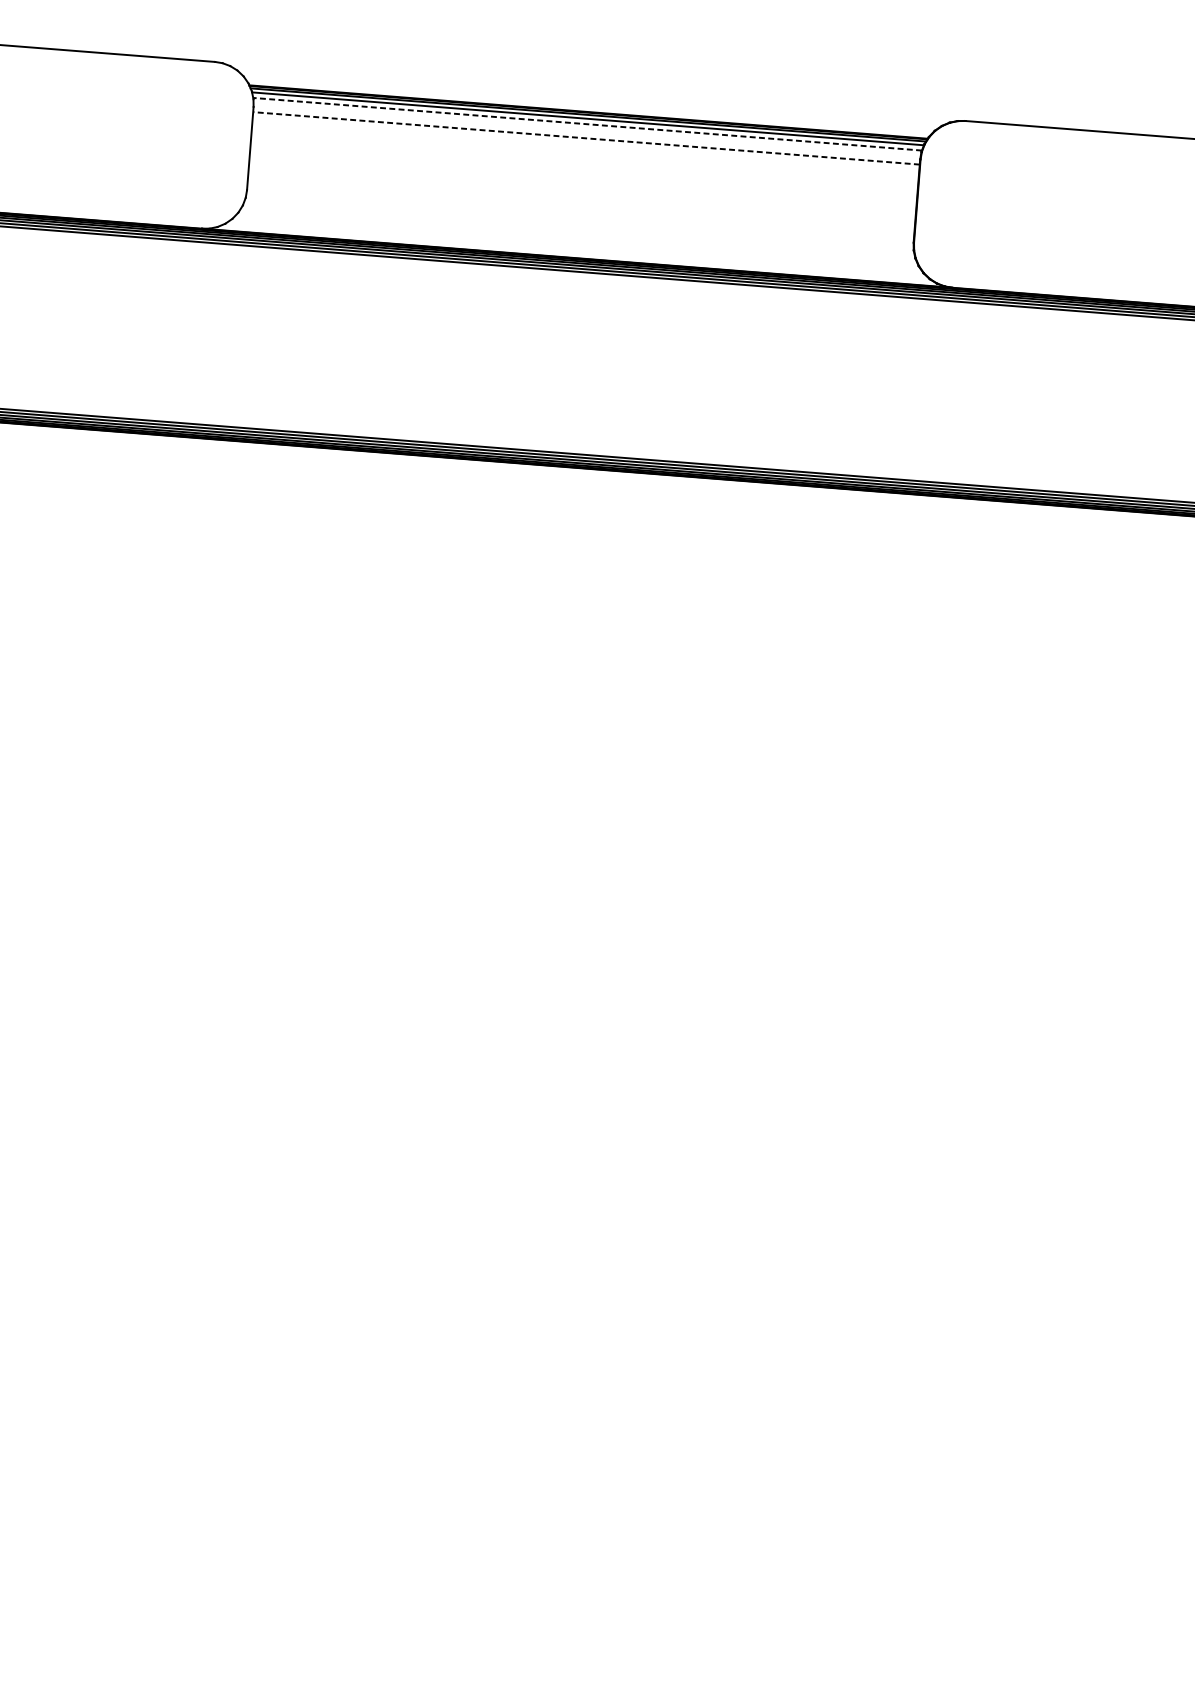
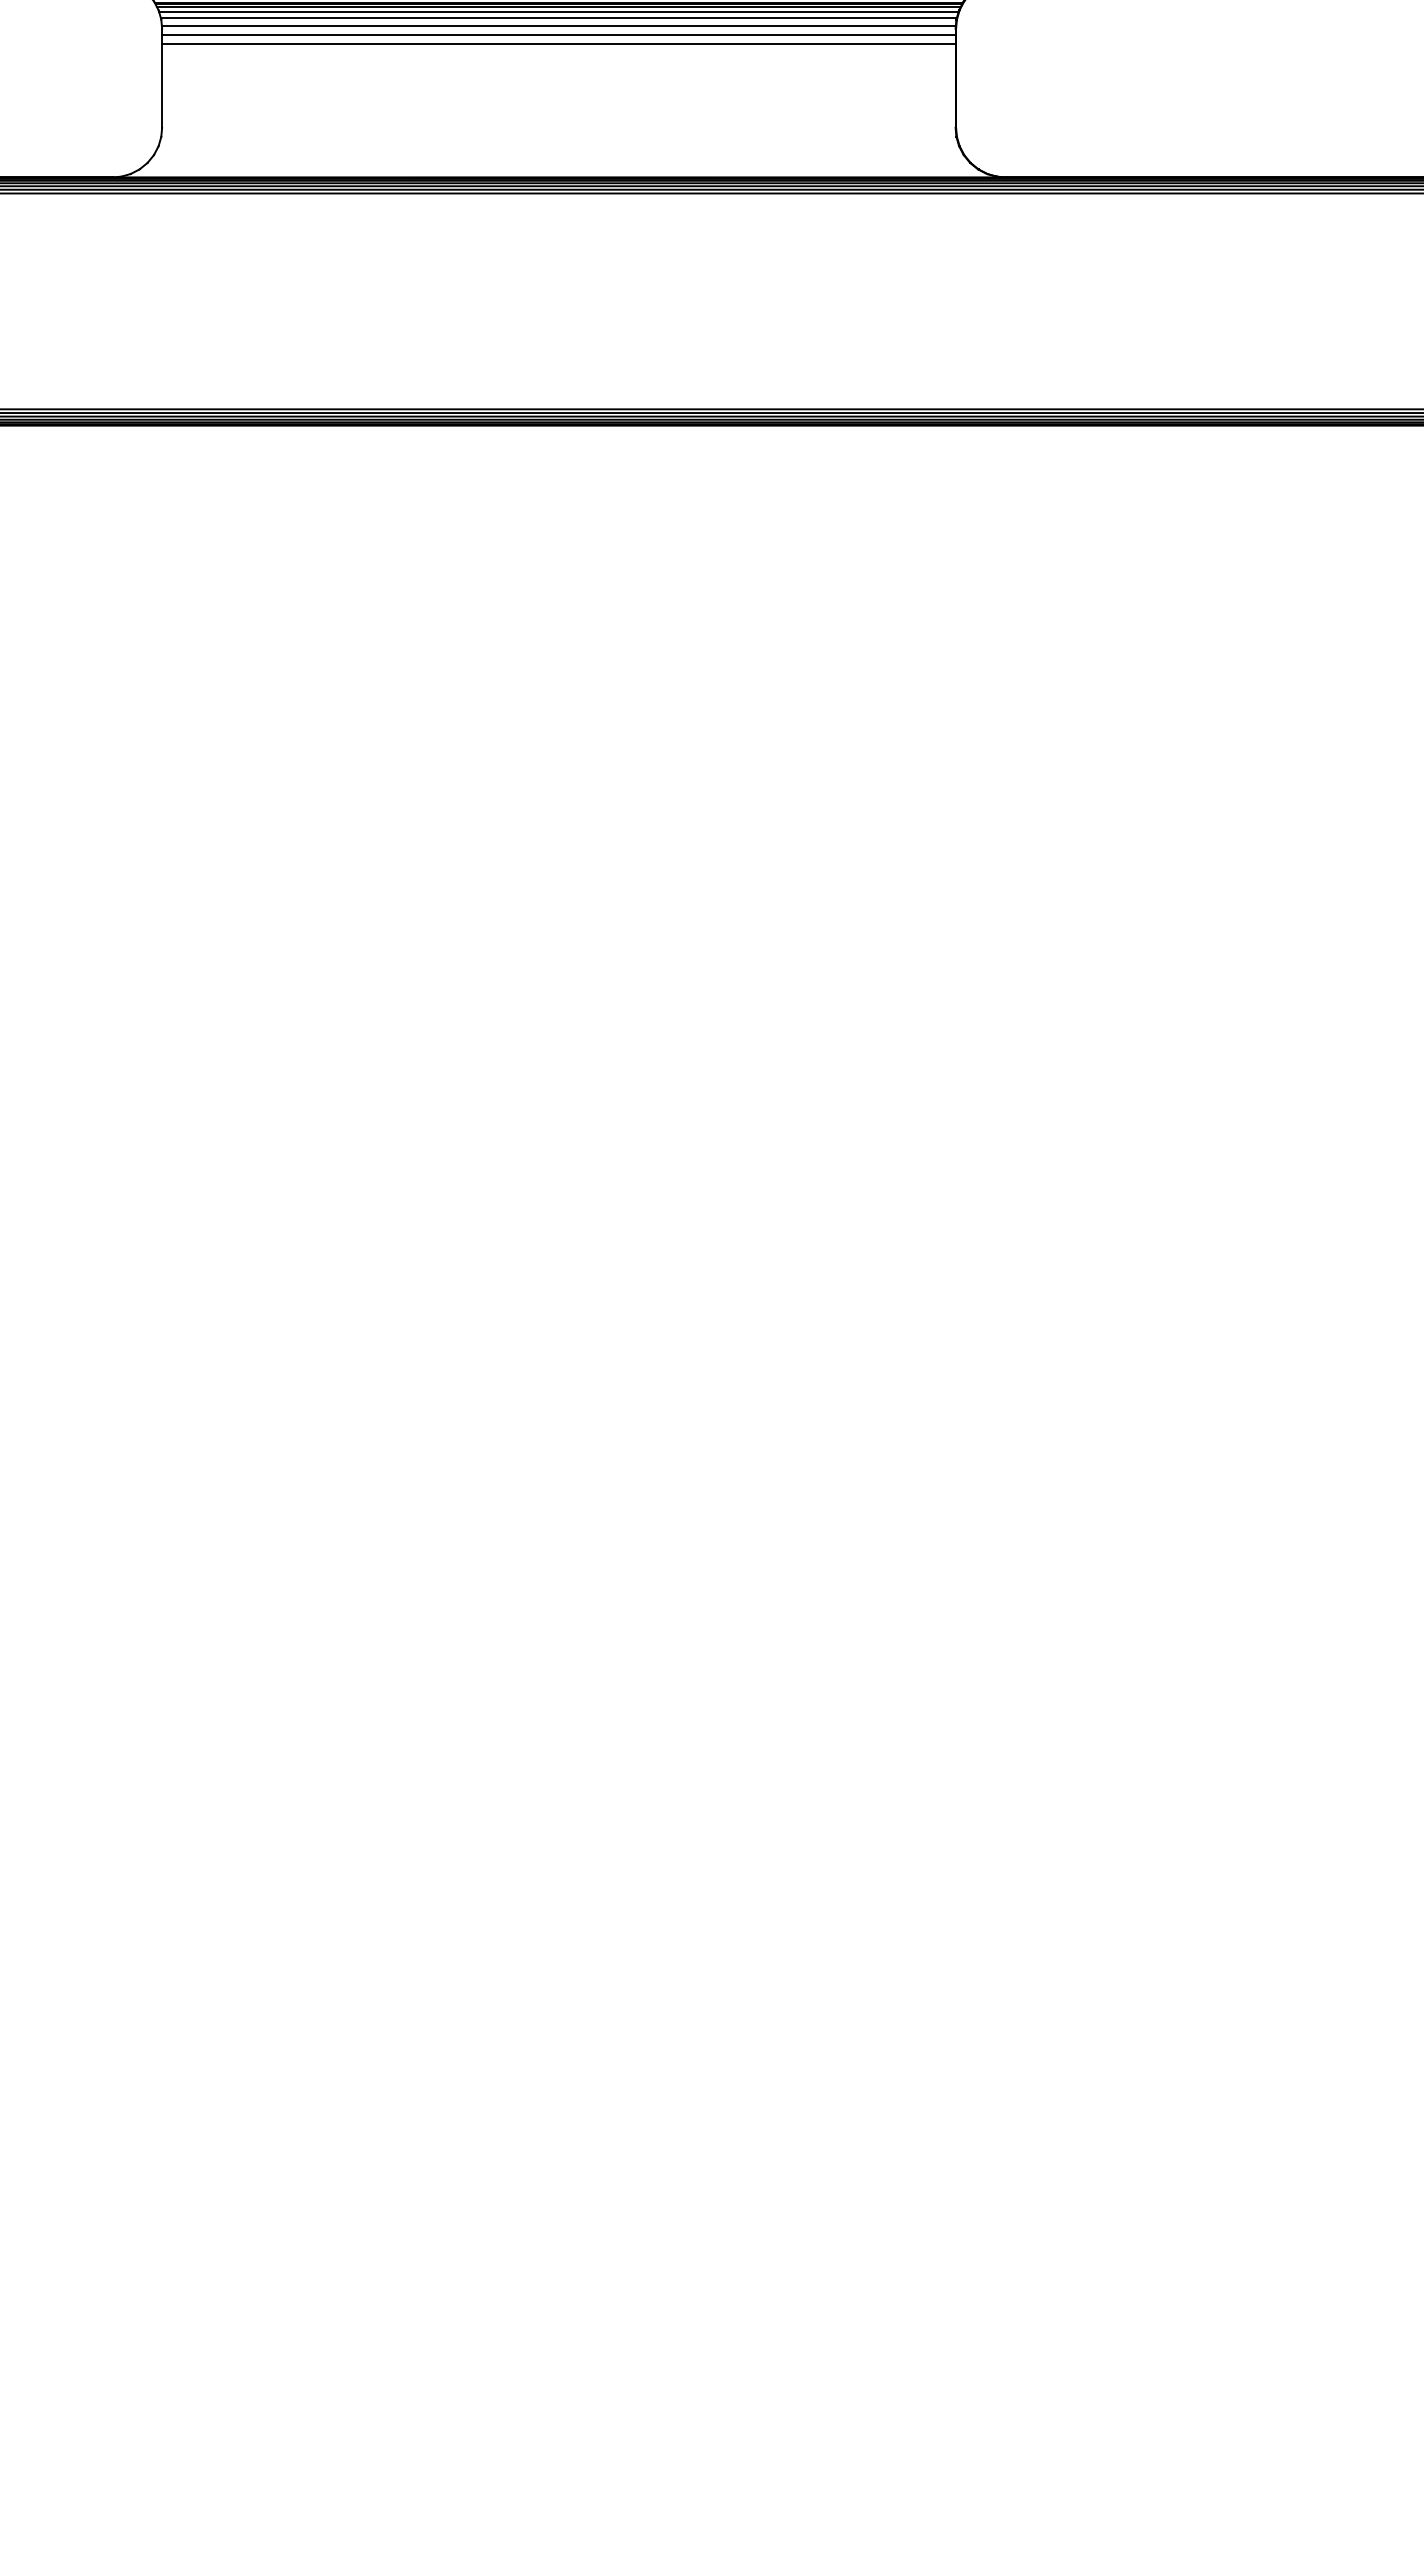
line: (587, 123) -> (558, 17), dashed -> solid
line: (586, 130) -> (558, 25), added
line: (586, 138) -> (558, 34), dashed -> solid
line: (585, 146) -> (558, 44), added

